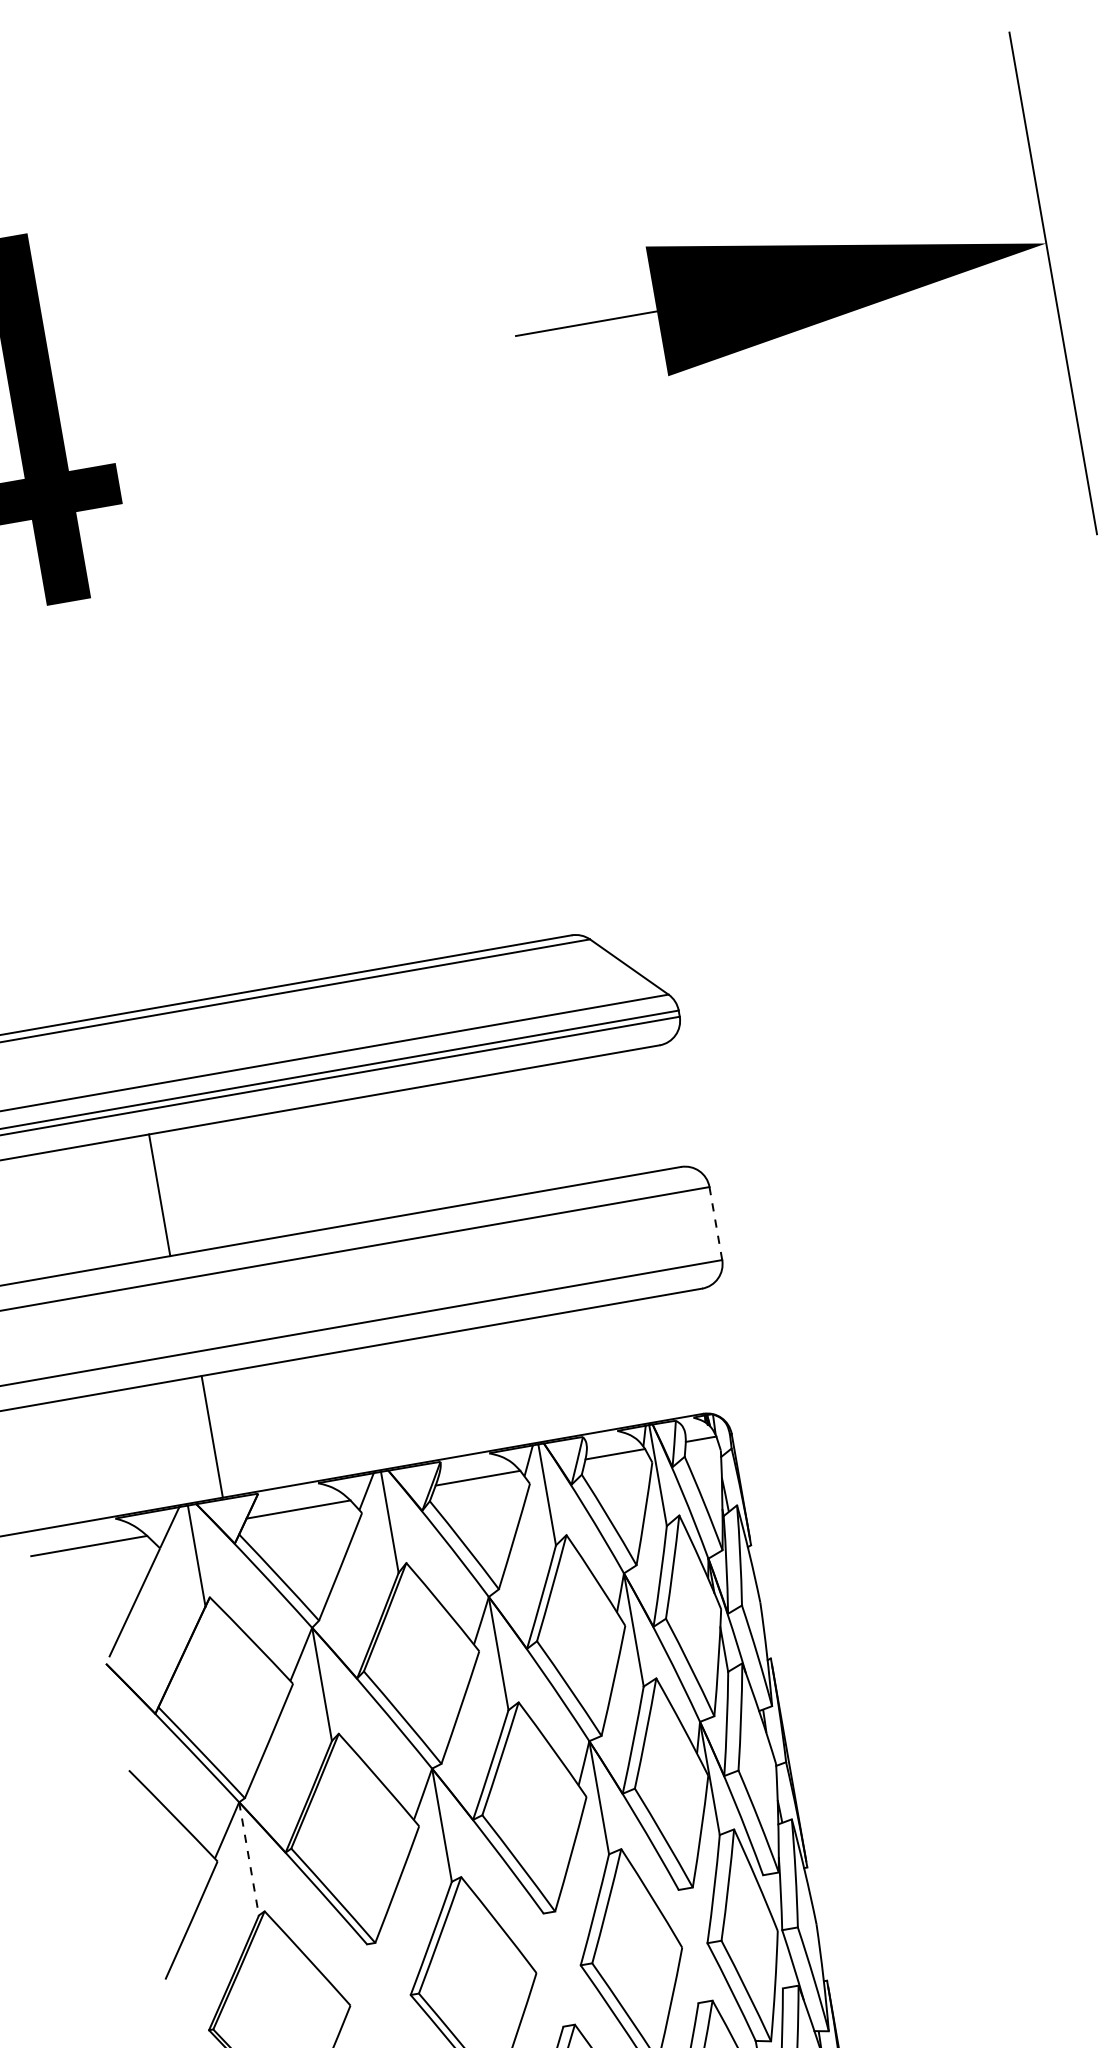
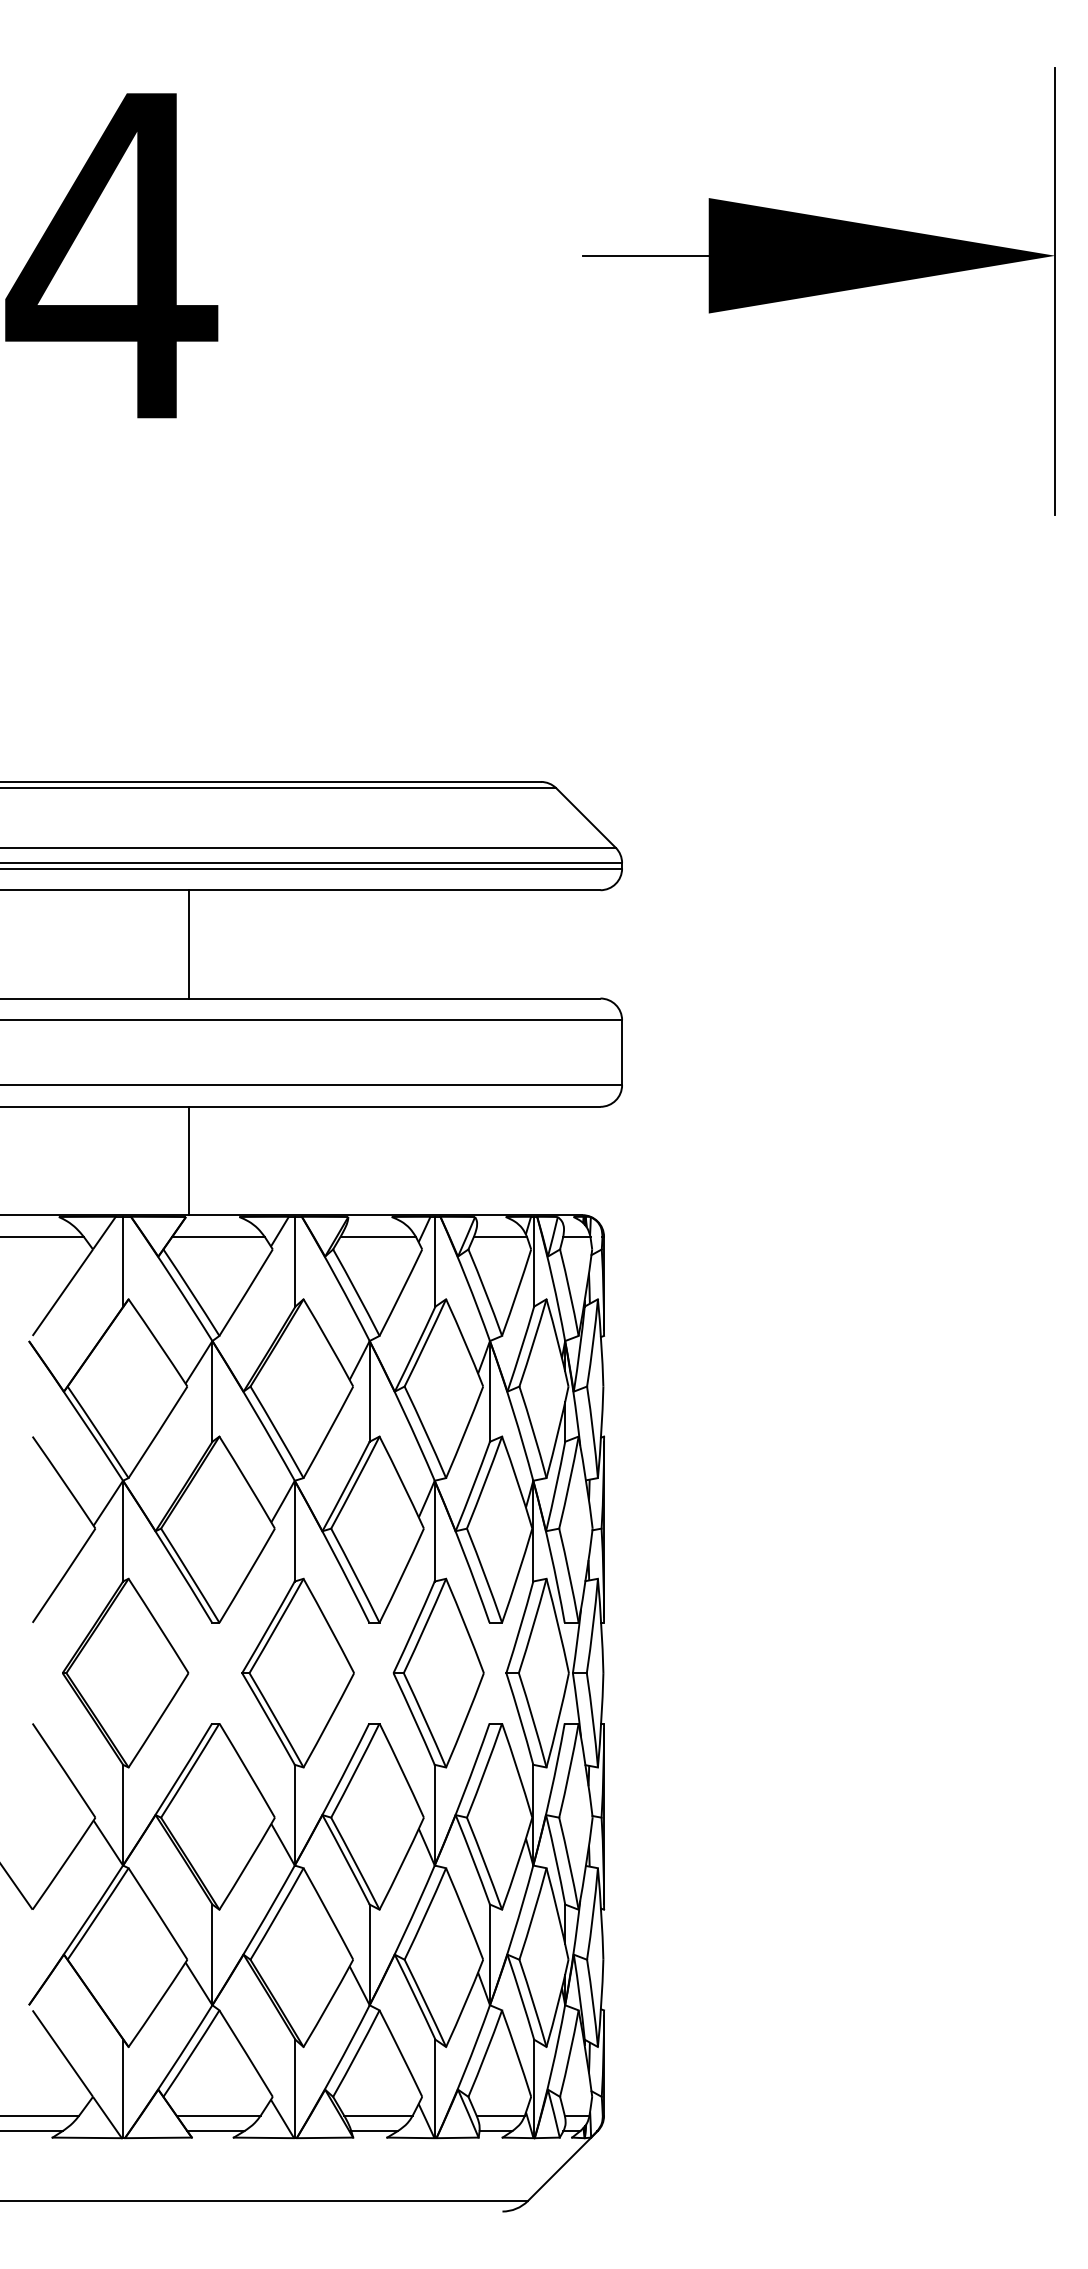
line: (159, 1195) -> (188, 944), moved
line: (716, 1223) -> (622, 1052), dashed -> solid
line: (211, 1436) -> (188, 1160), moved
line: (249, 1859) -> (123, 1531), dashed -> solid

